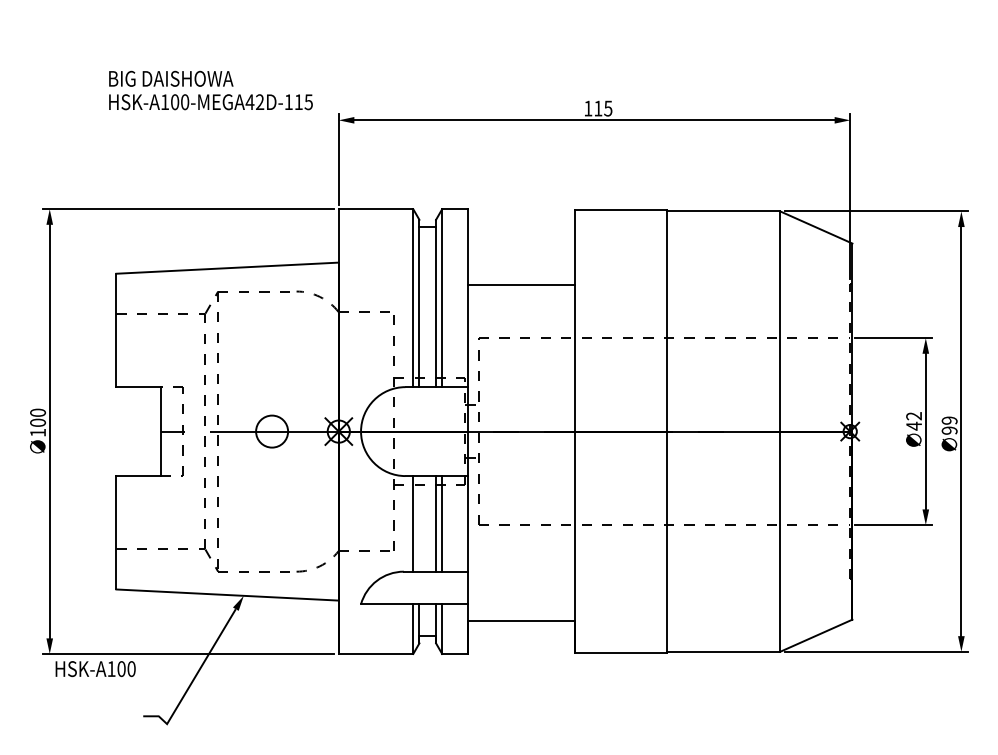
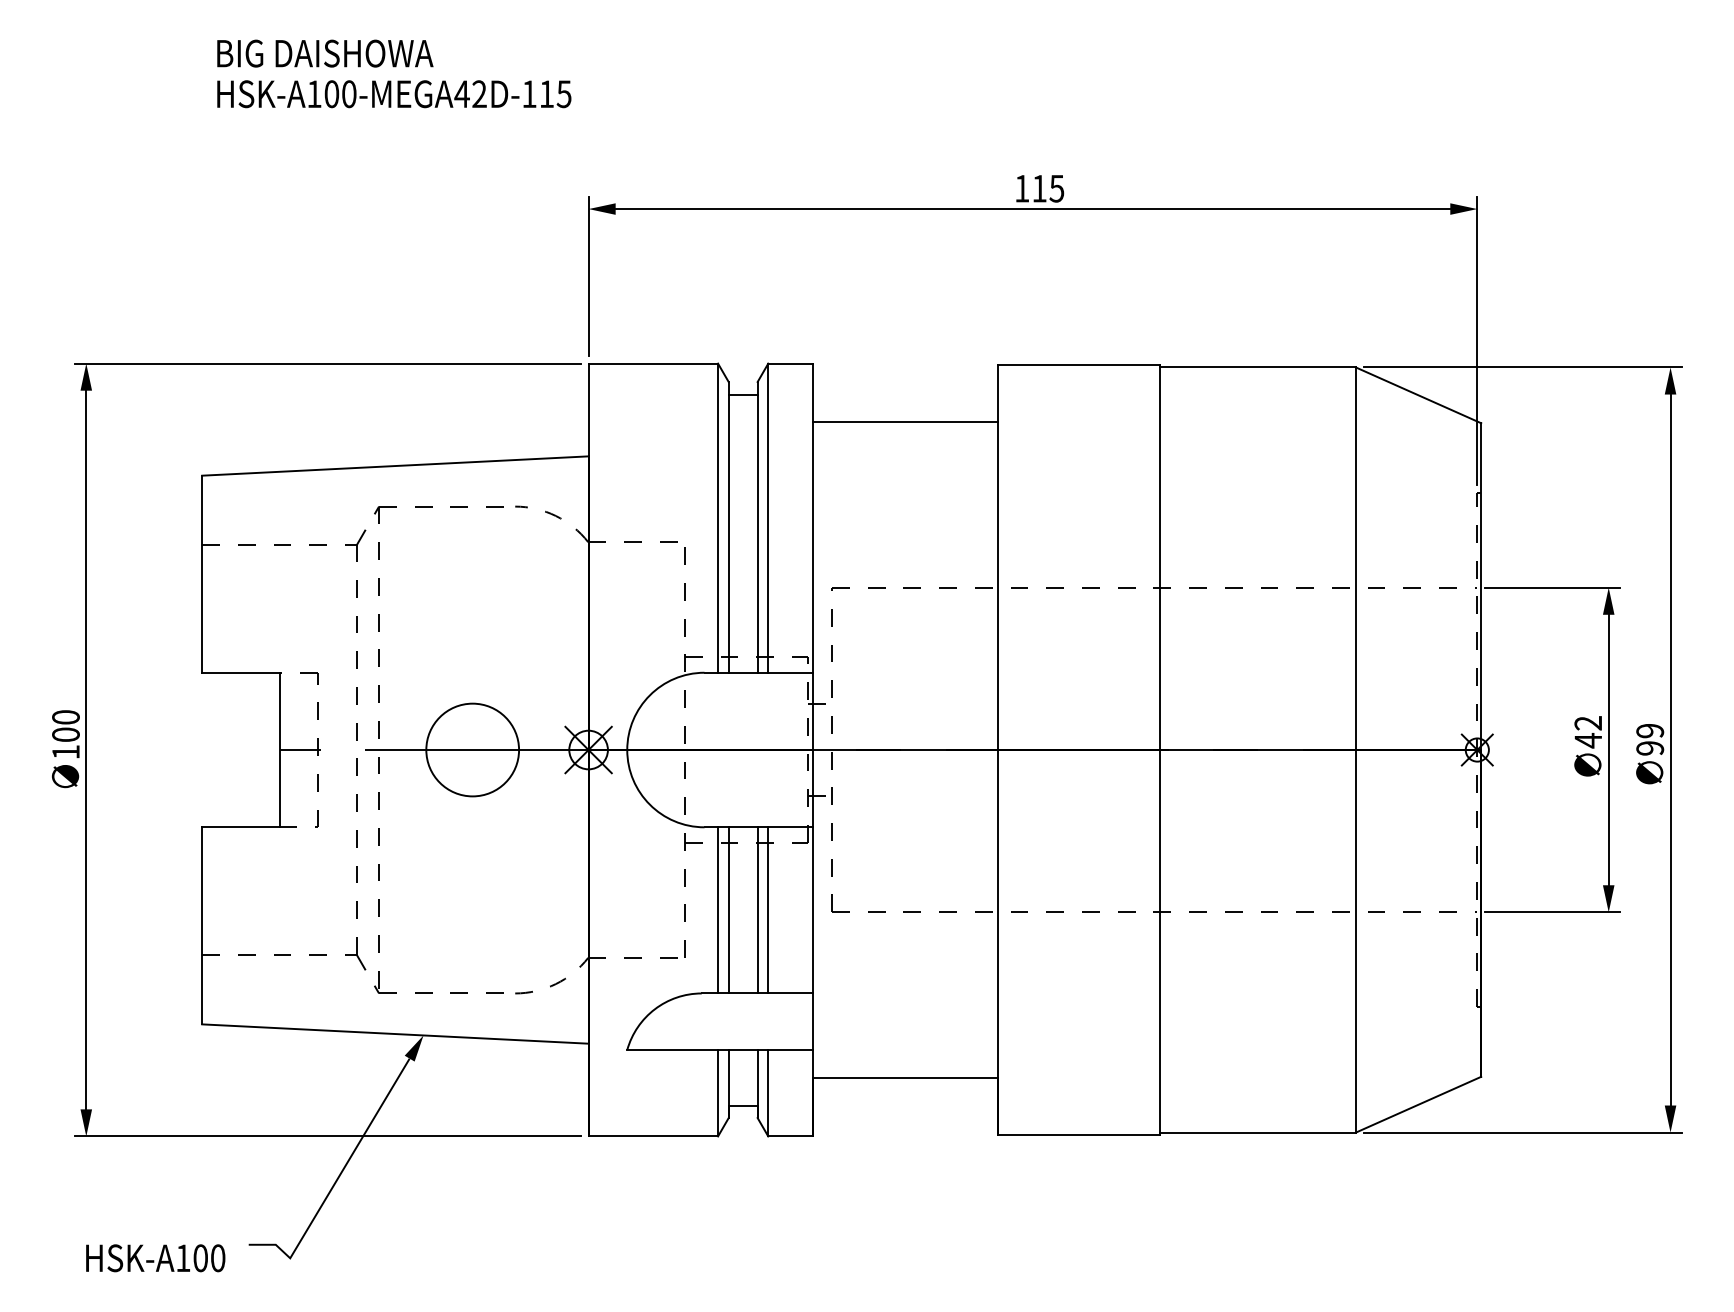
text: (210, 90) -> (393, 73), moved
line: (520, 284) -> (904, 421), moved
circle: (271, 431) -> (471, 749), size x1.67
line: (419, 523) -> (728, 909), added
text: (95, 669) -> (155, 1259), moved

